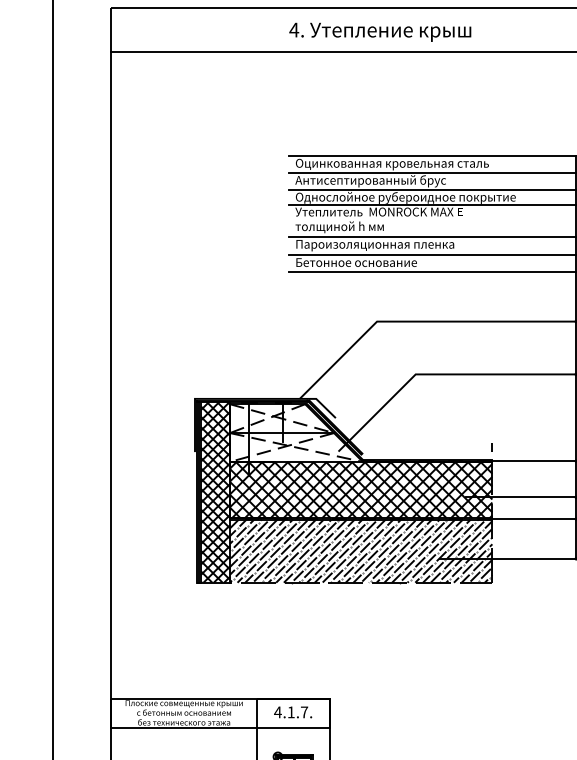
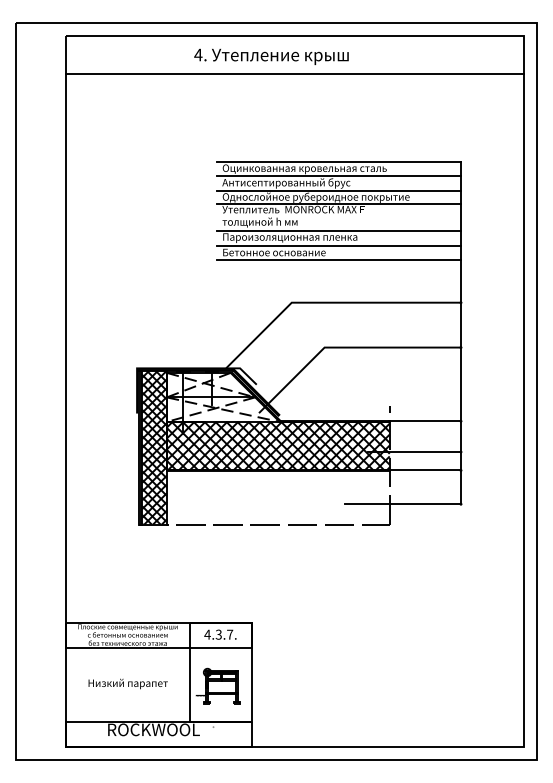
text: (380, 31) -> (271, 56), moved
hatch: (360, 550) -> (277, 497), removed
text: (290, 712) -> (218, 634), 4.1.7. -> 4.3.7.

